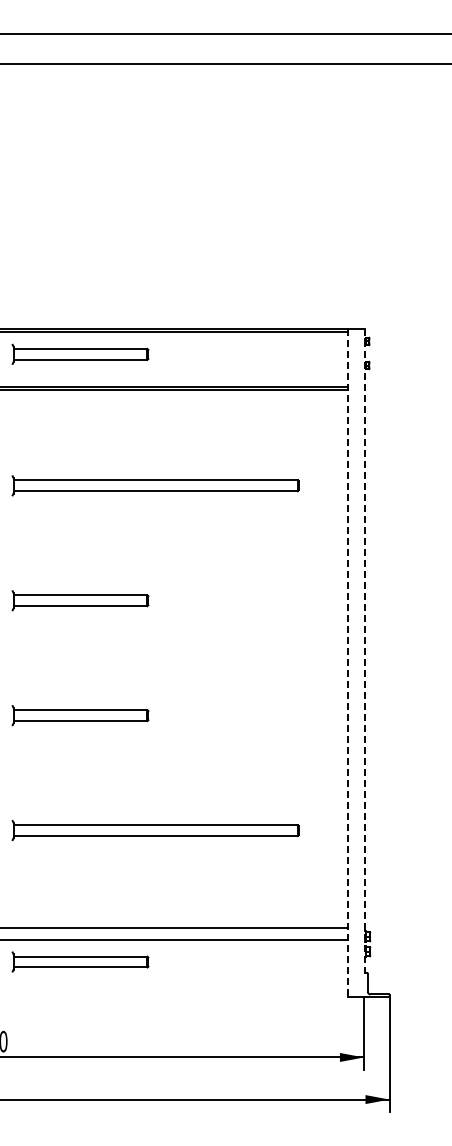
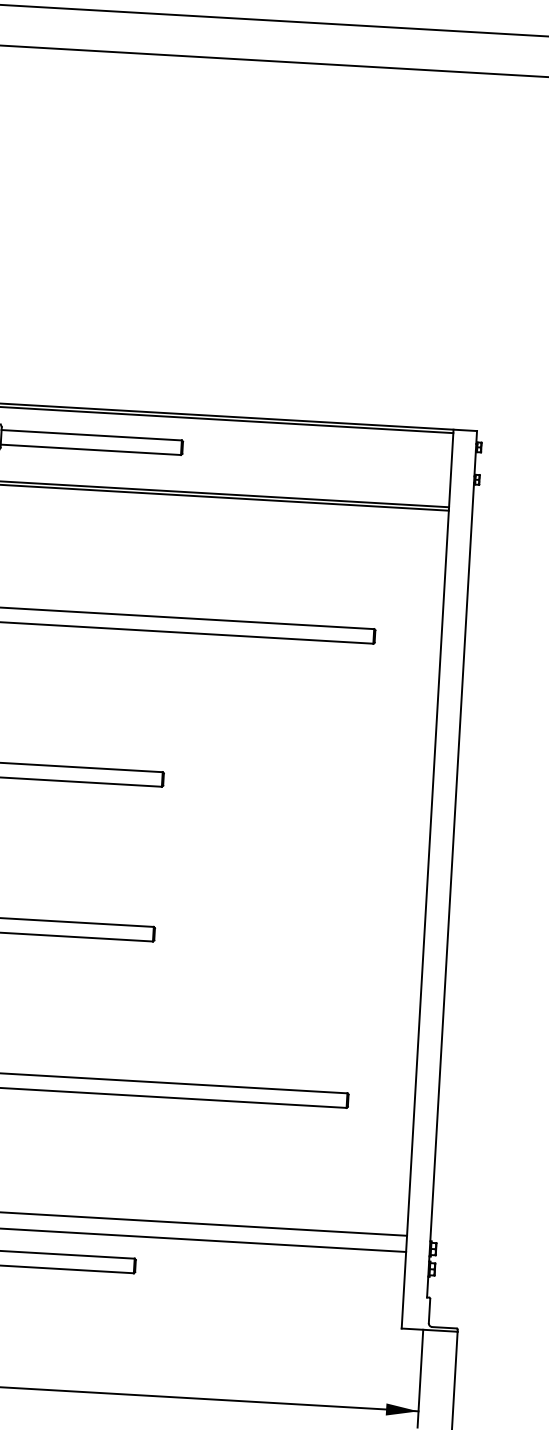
line: (365, 651) -> (452, 864), dashed -> solid
line: (348, 663) -> (428, 879), dashed -> solid

